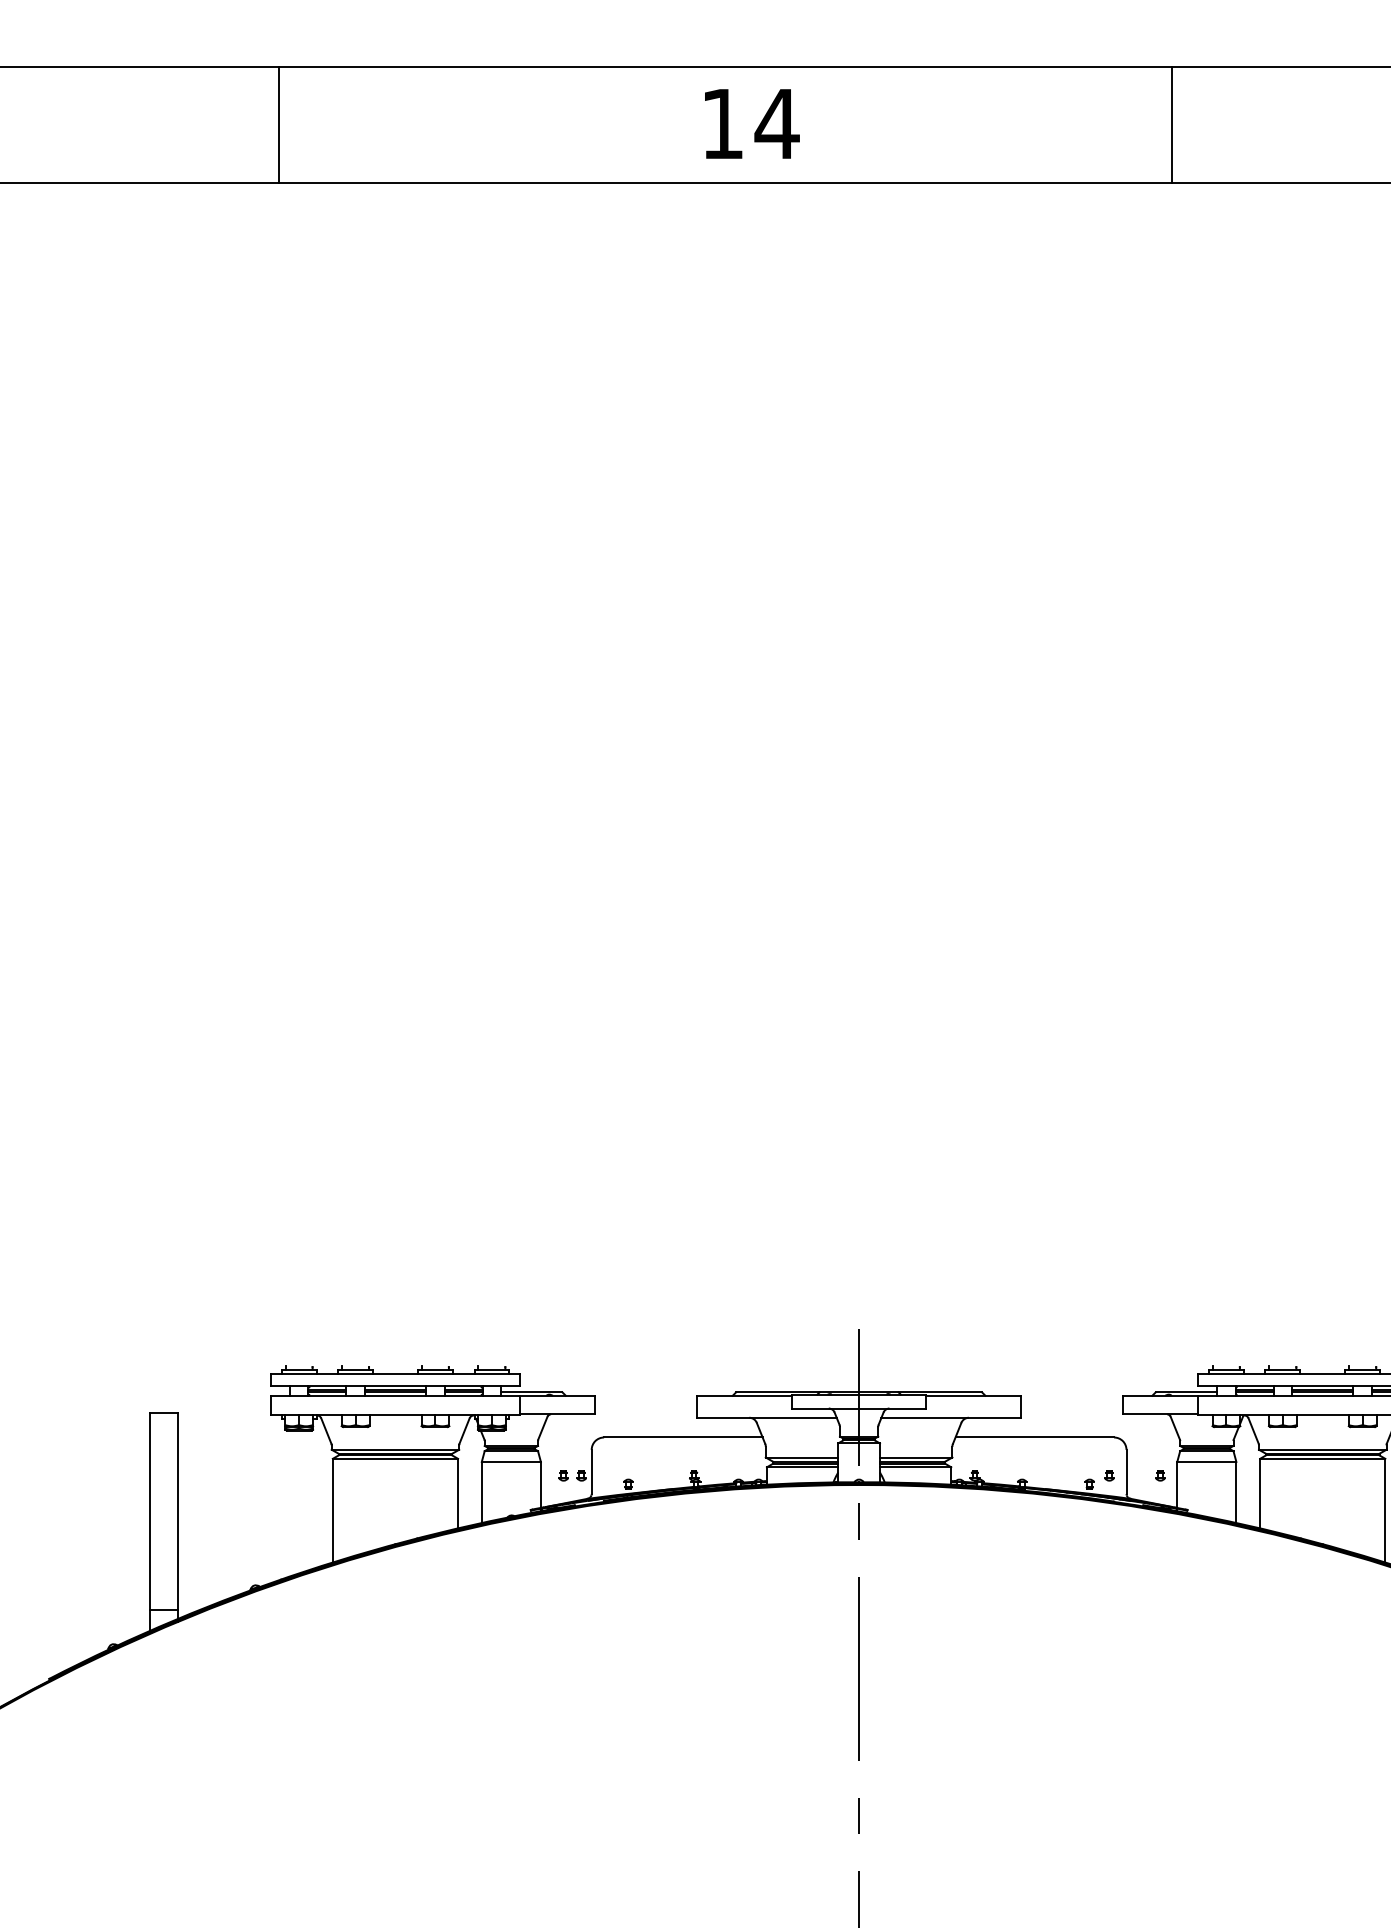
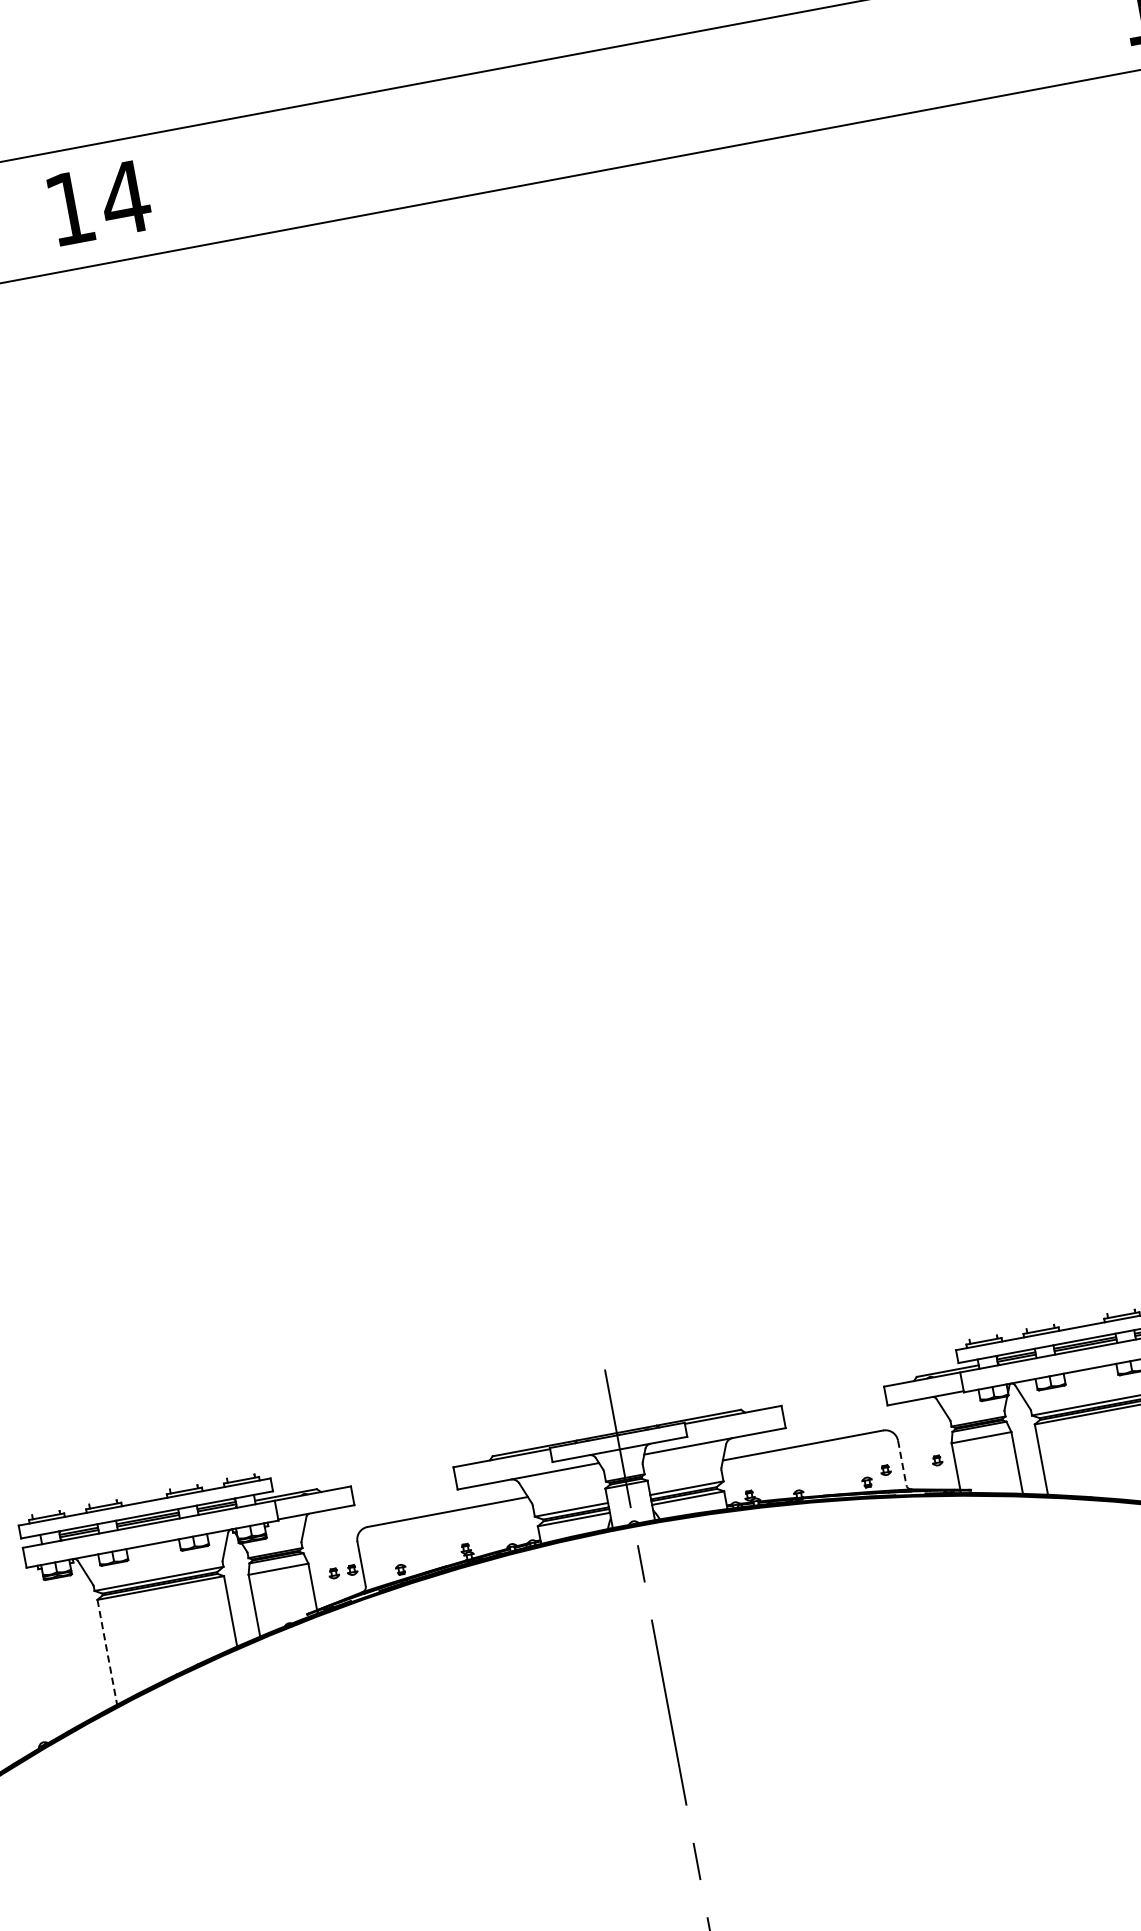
text: (752, 123) -> (100, 202), moved
line: (1171, 125) -> (692, 93), removed
line: (1126, 1472) -> (902, 1463), solid -> dashed
line: (332, 1510) -> (106, 1652), solid -> dashed

